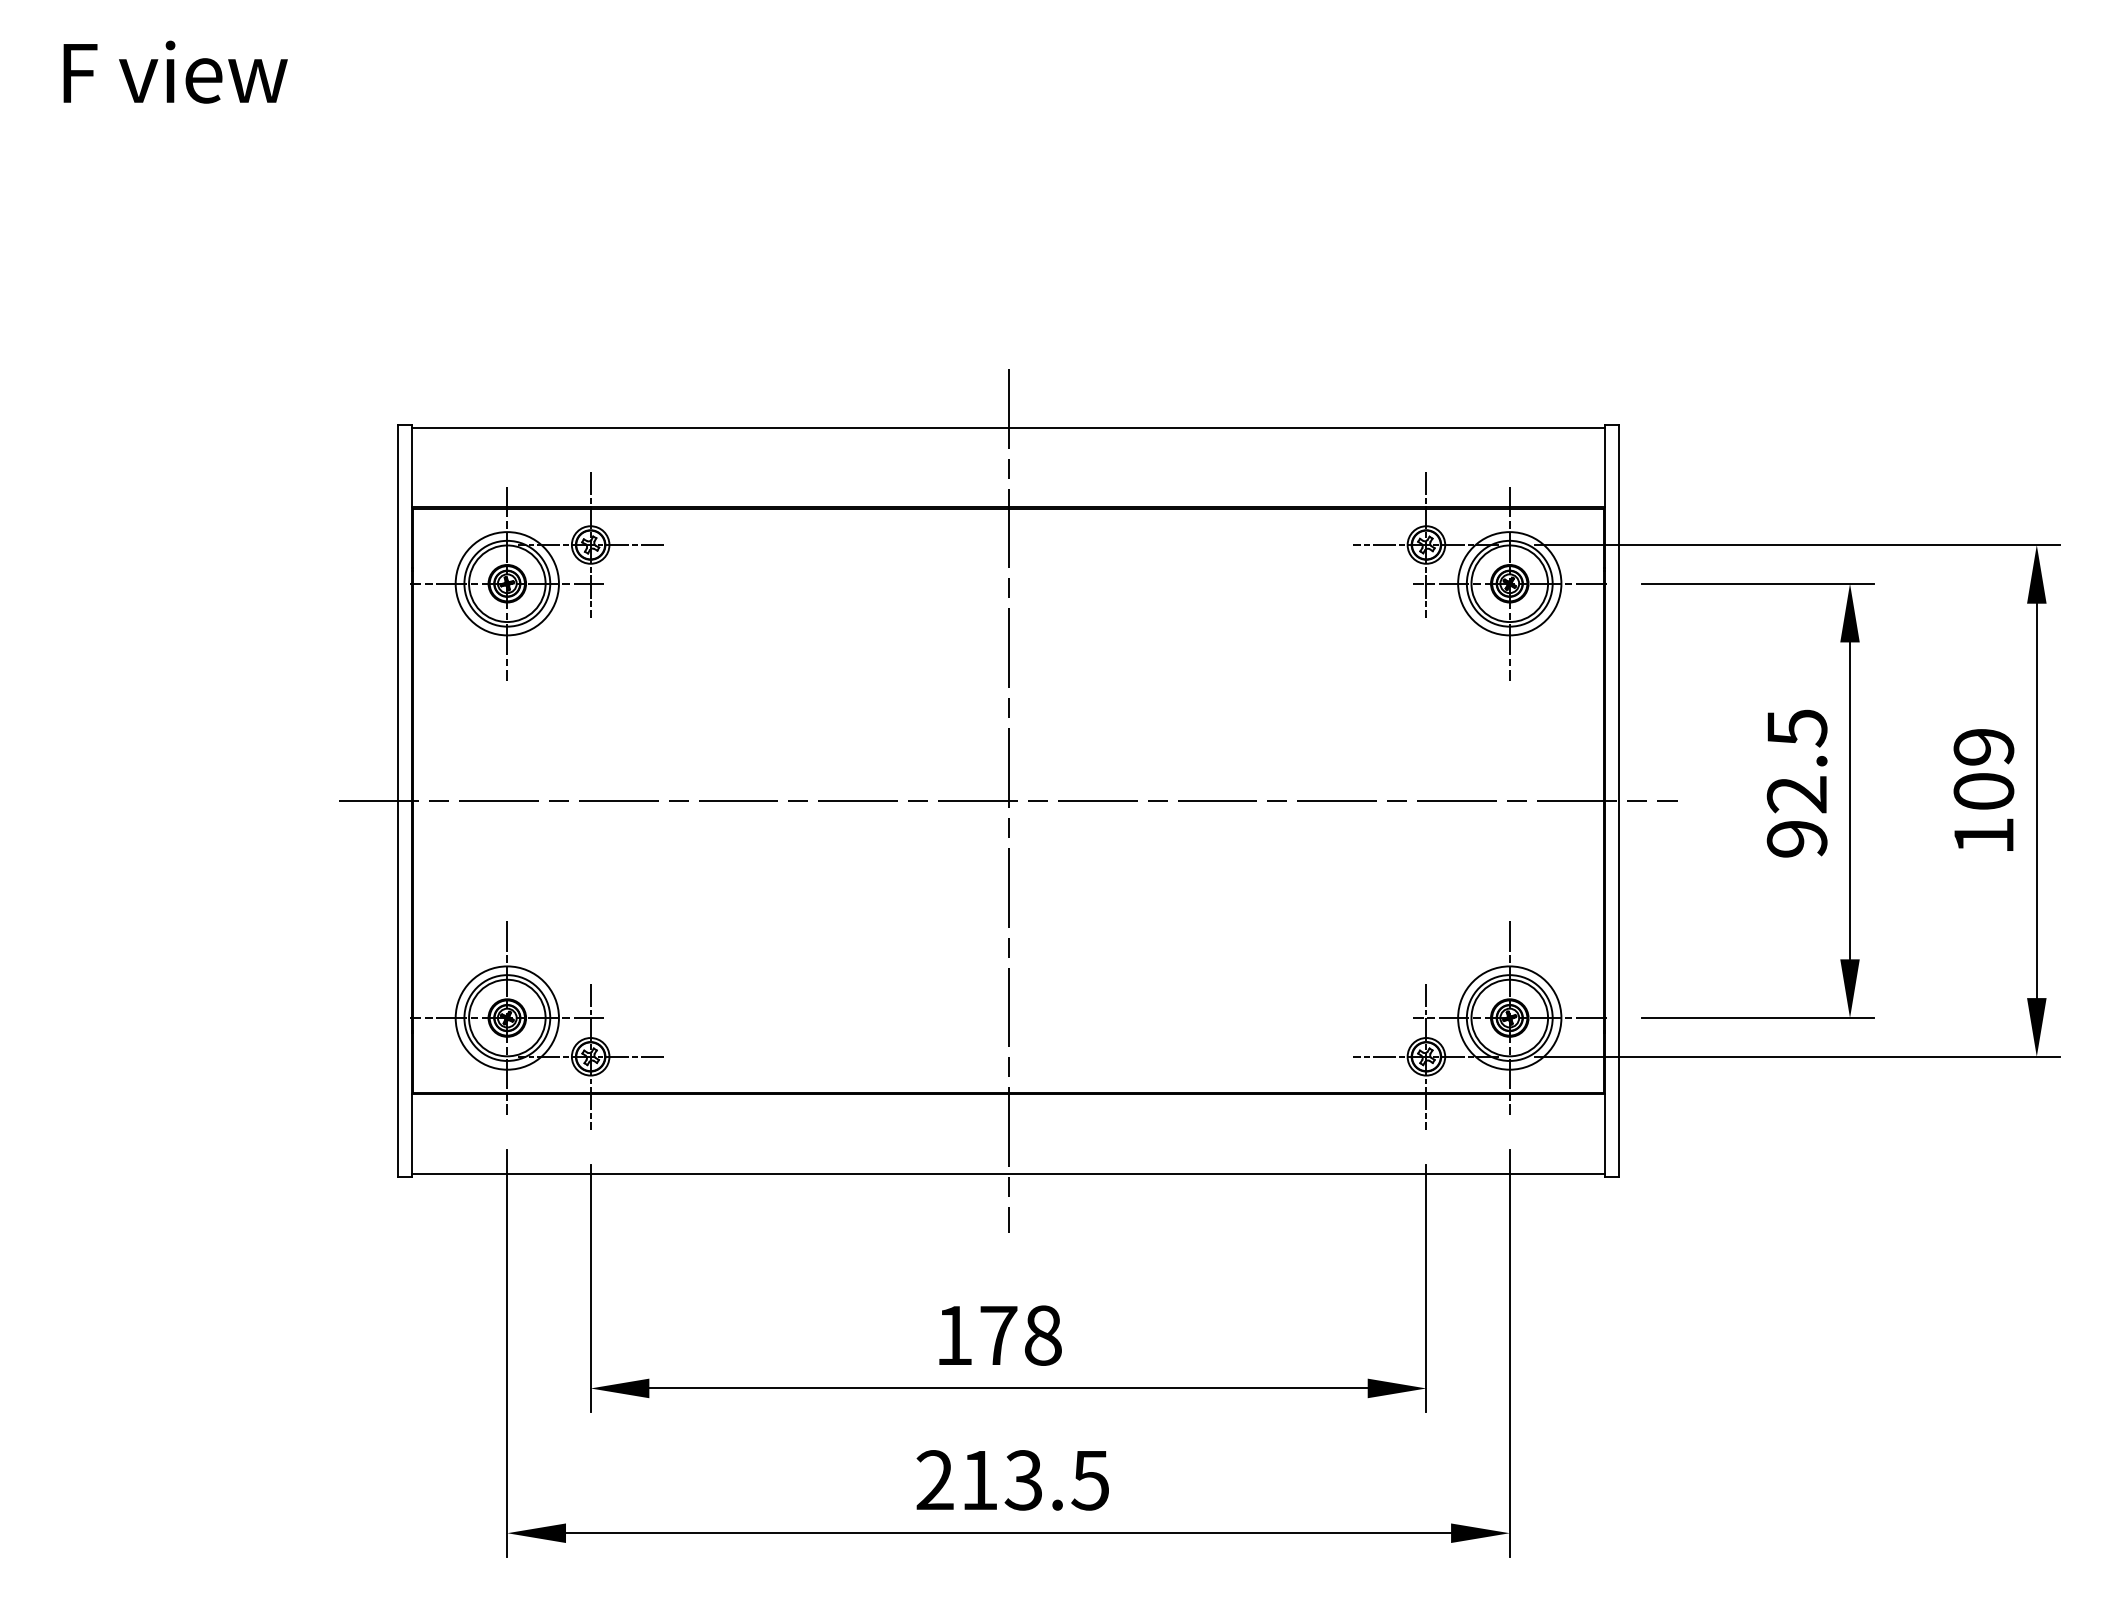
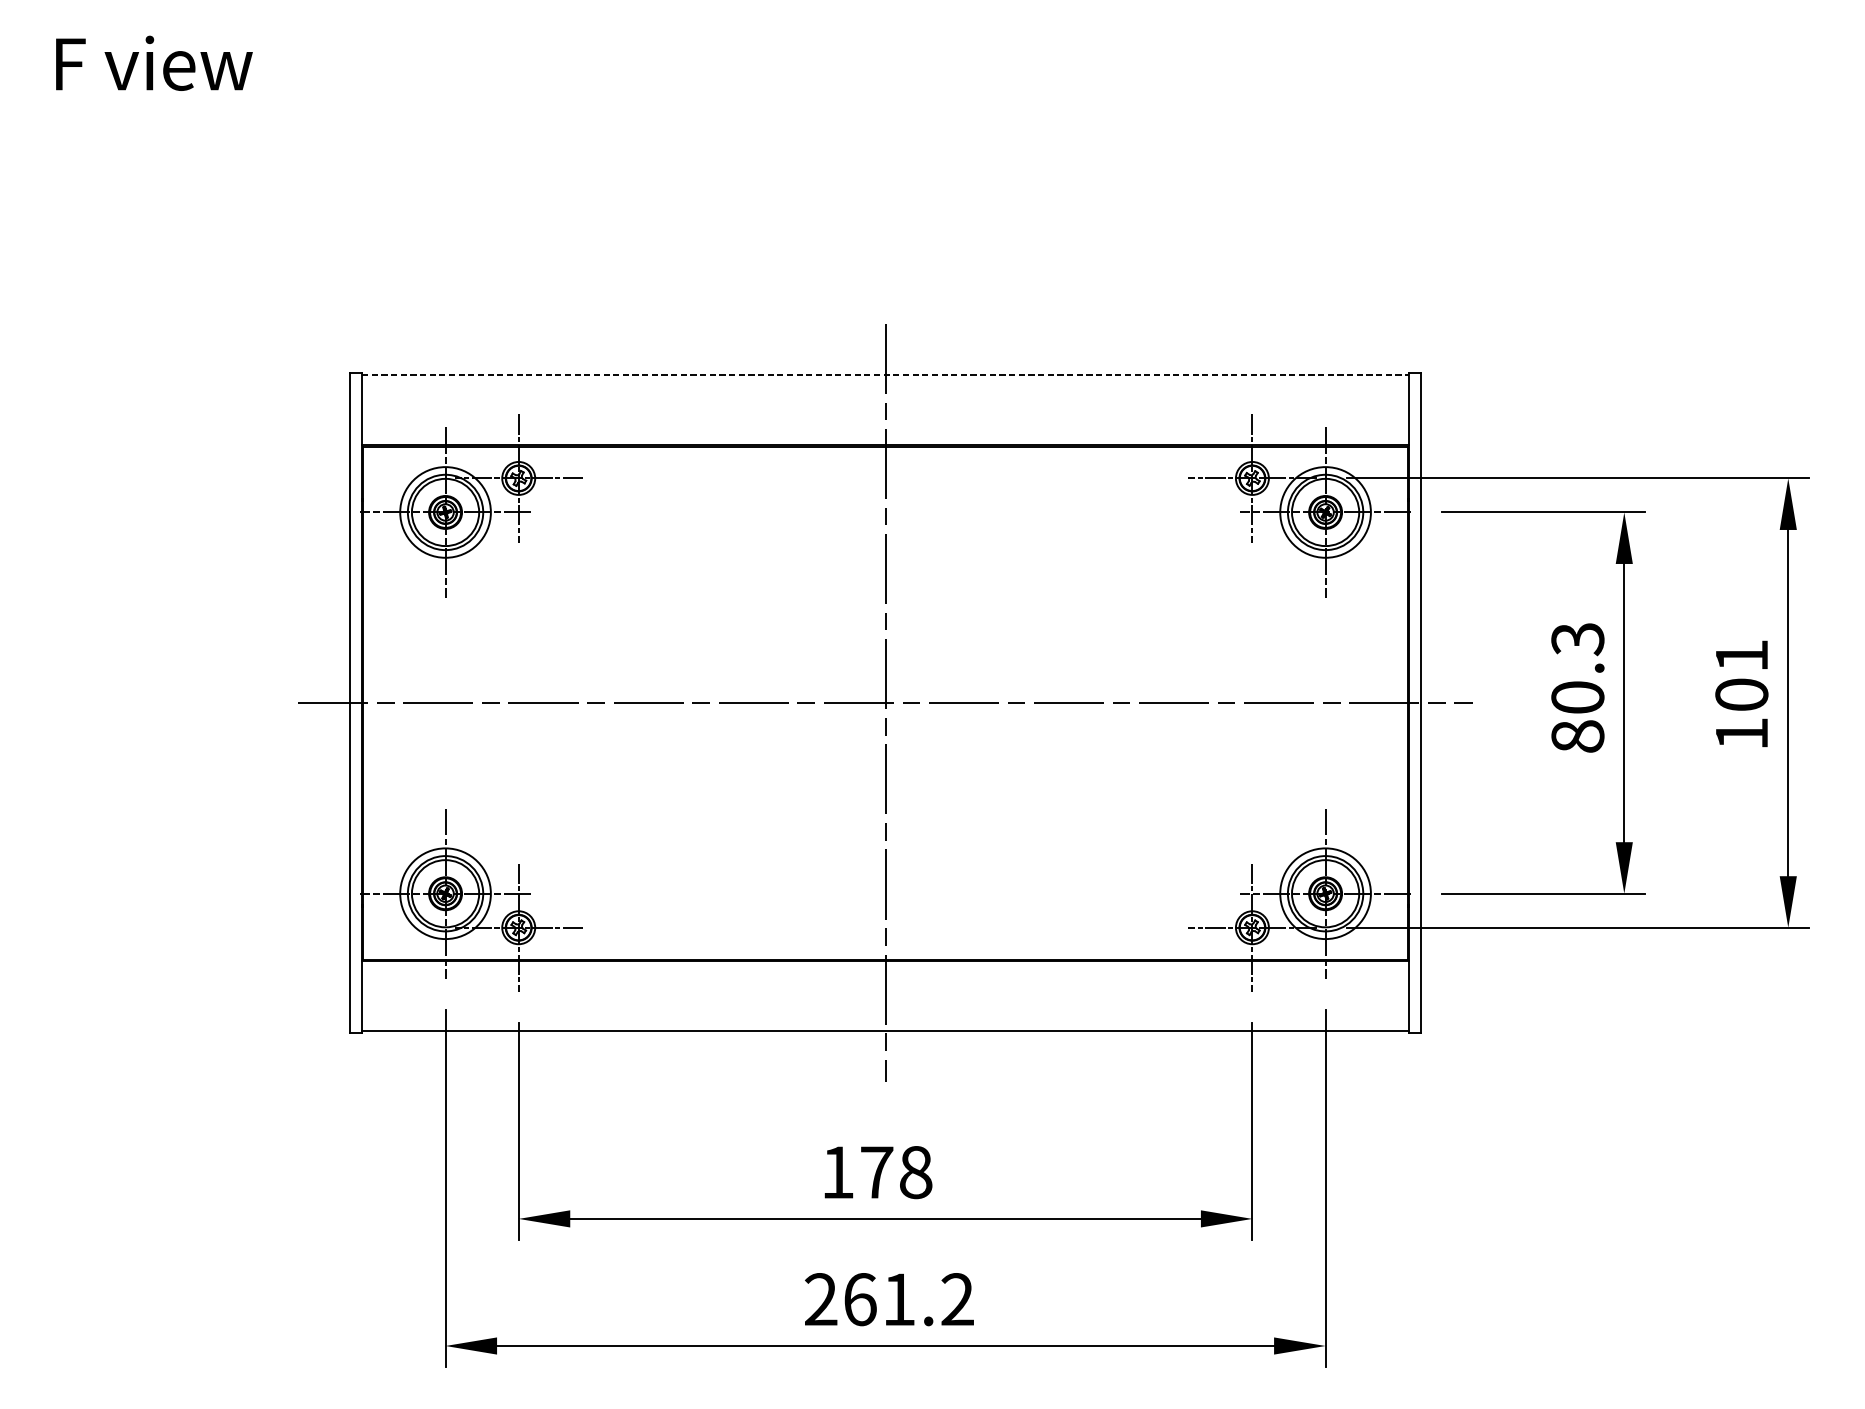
line: (1009, 427) -> (886, 375), solid -> dashed
text: (1983, 747) -> (1741, 656), 109 -> 101
text: (1796, 783) -> (1577, 687), 92.5 -> 80.3
text: (1035, 1480) -> (909, 1299), 213.5 -> 261.2

